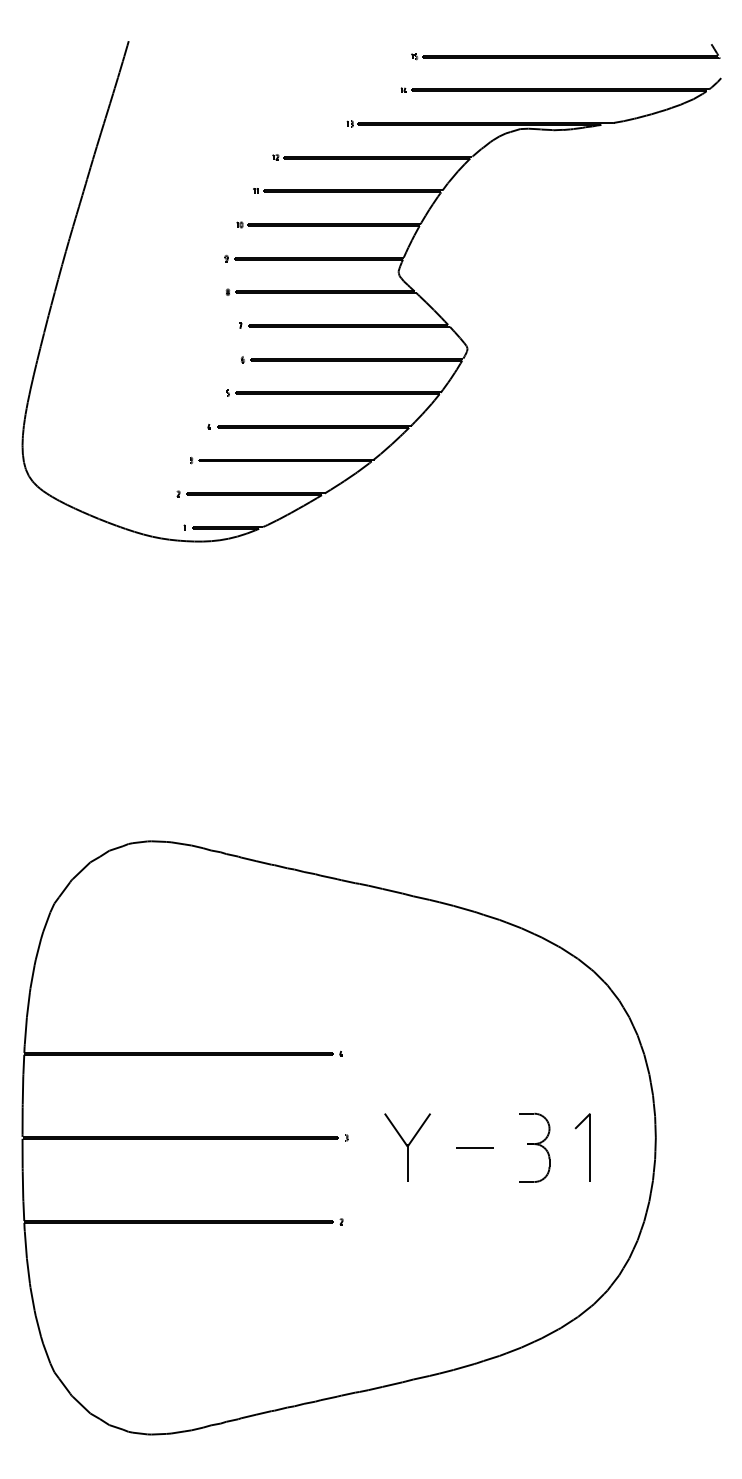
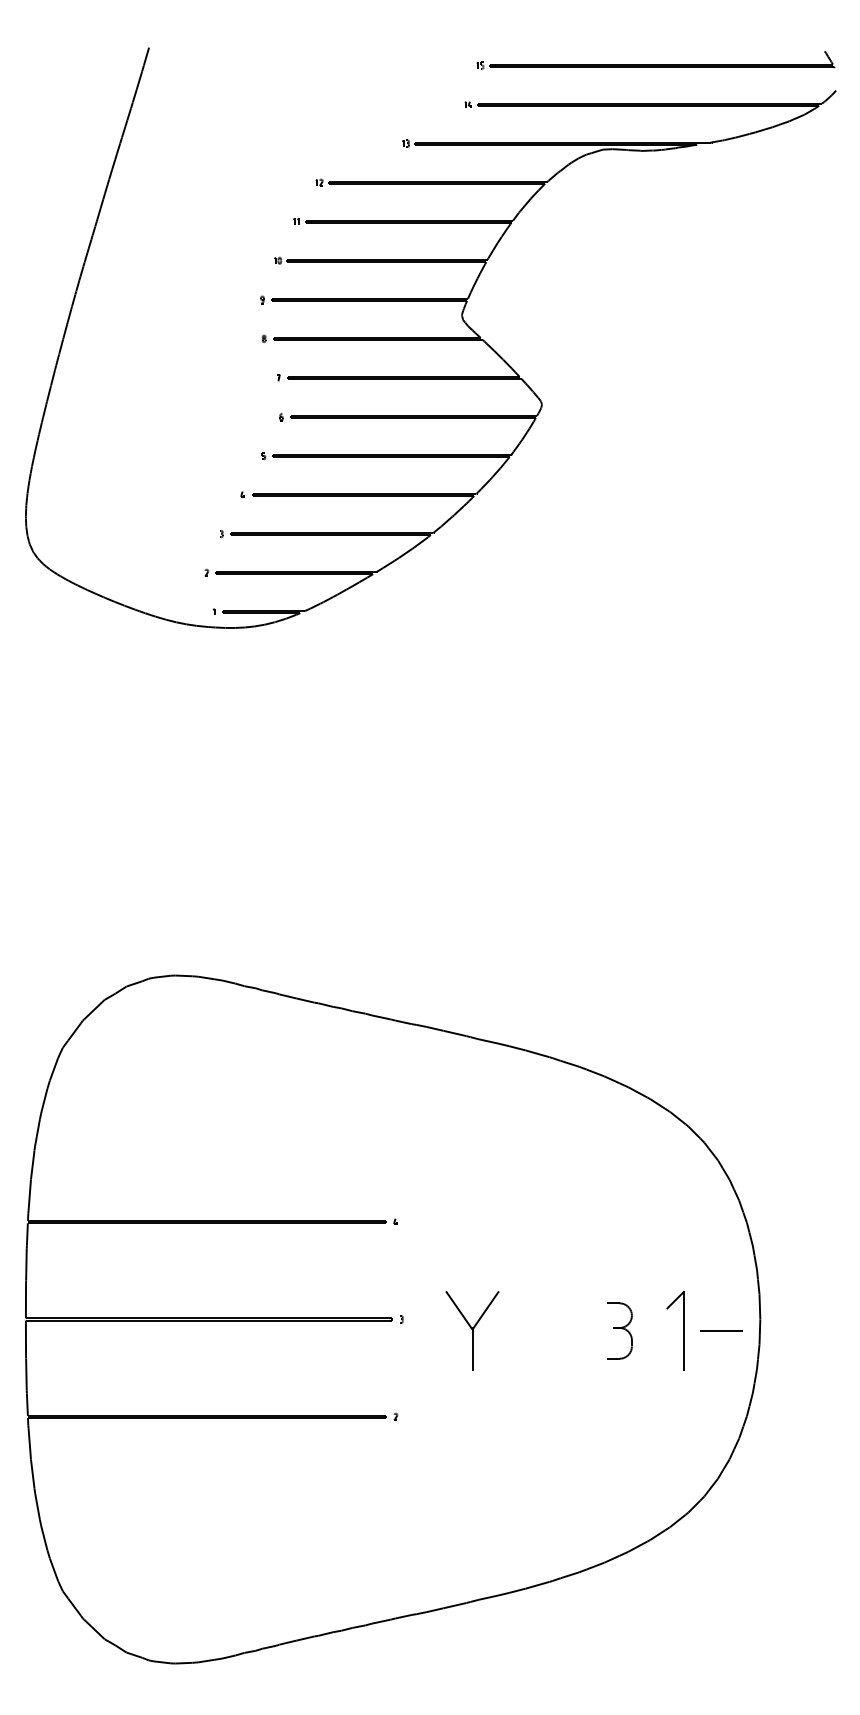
line: (474, 1147) -> (721, 1330), moved
part: (534, 1147) -> (619, 1330), size x0.7

